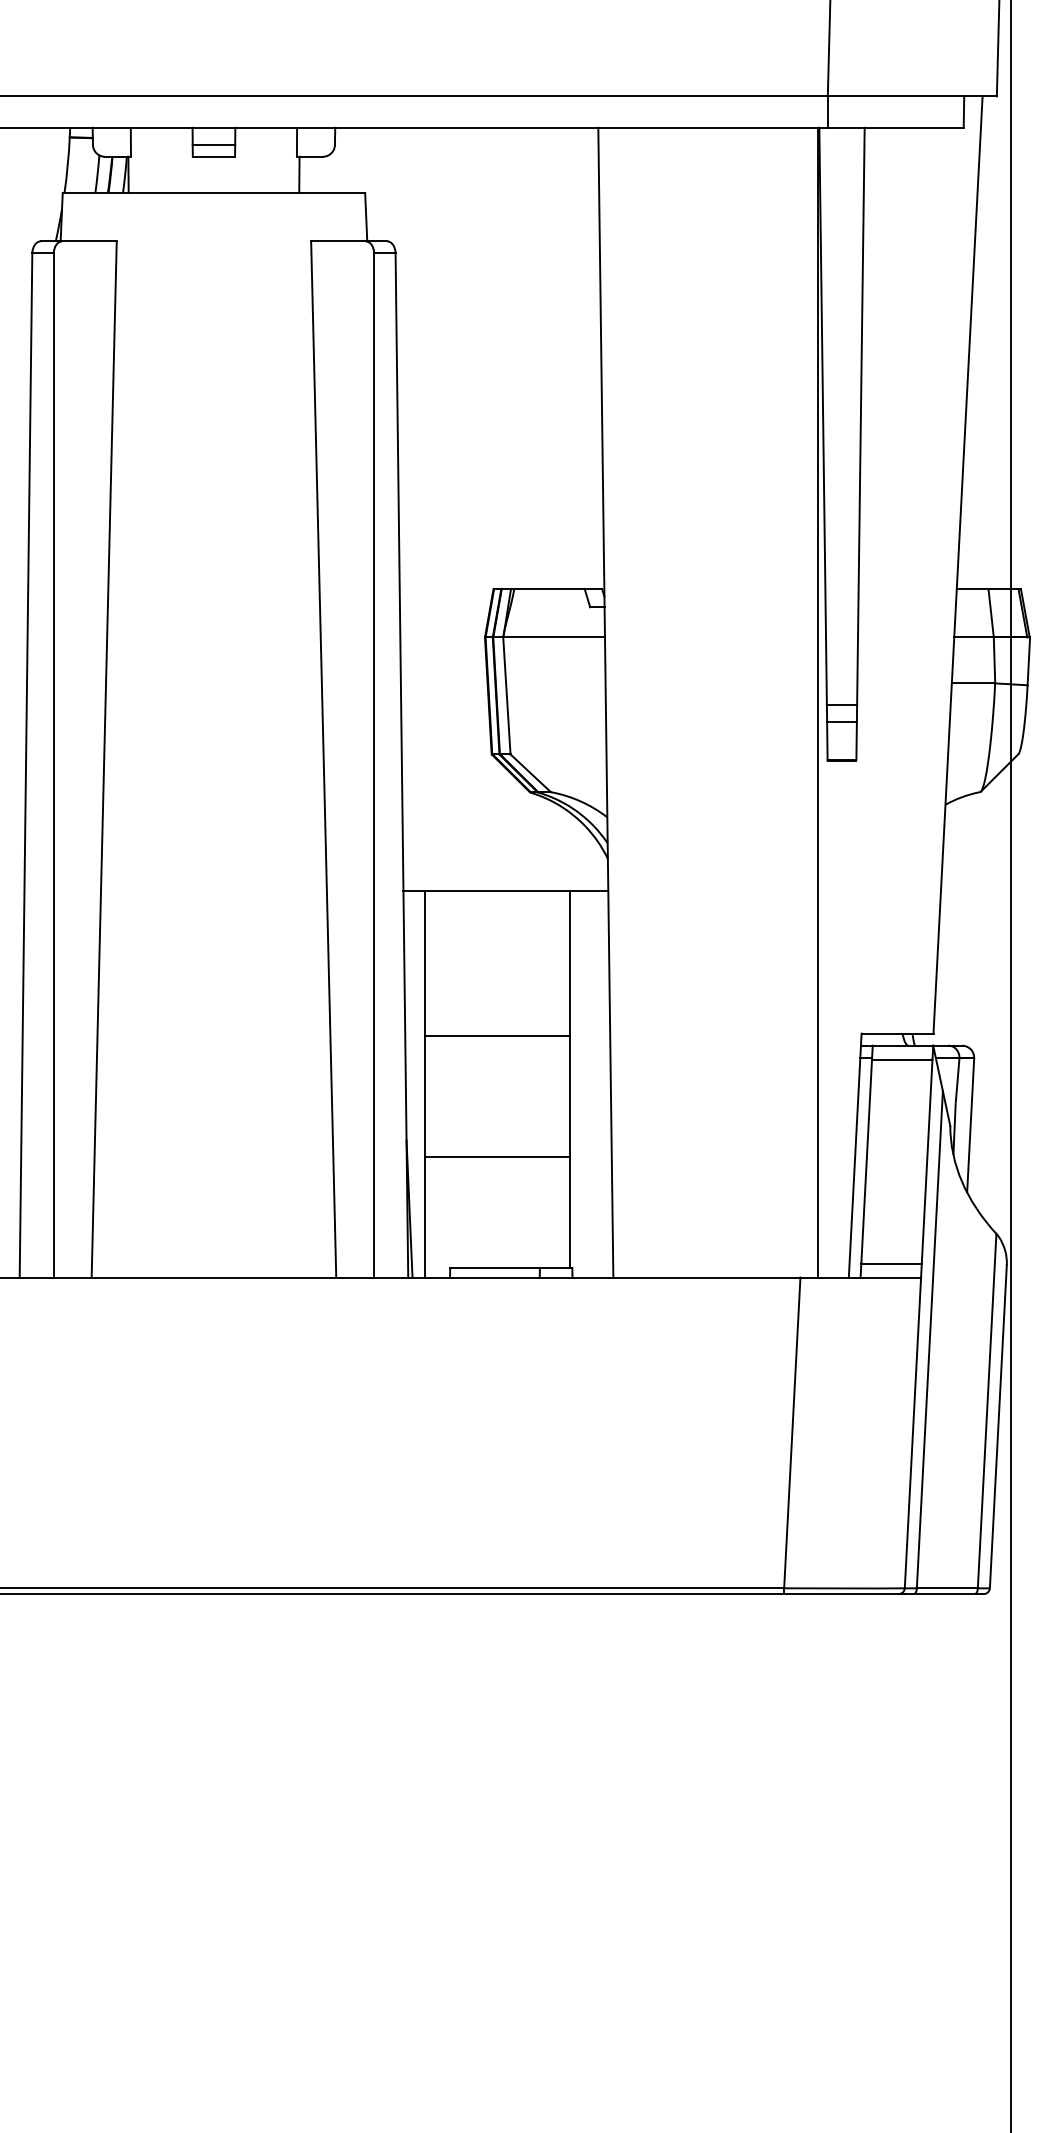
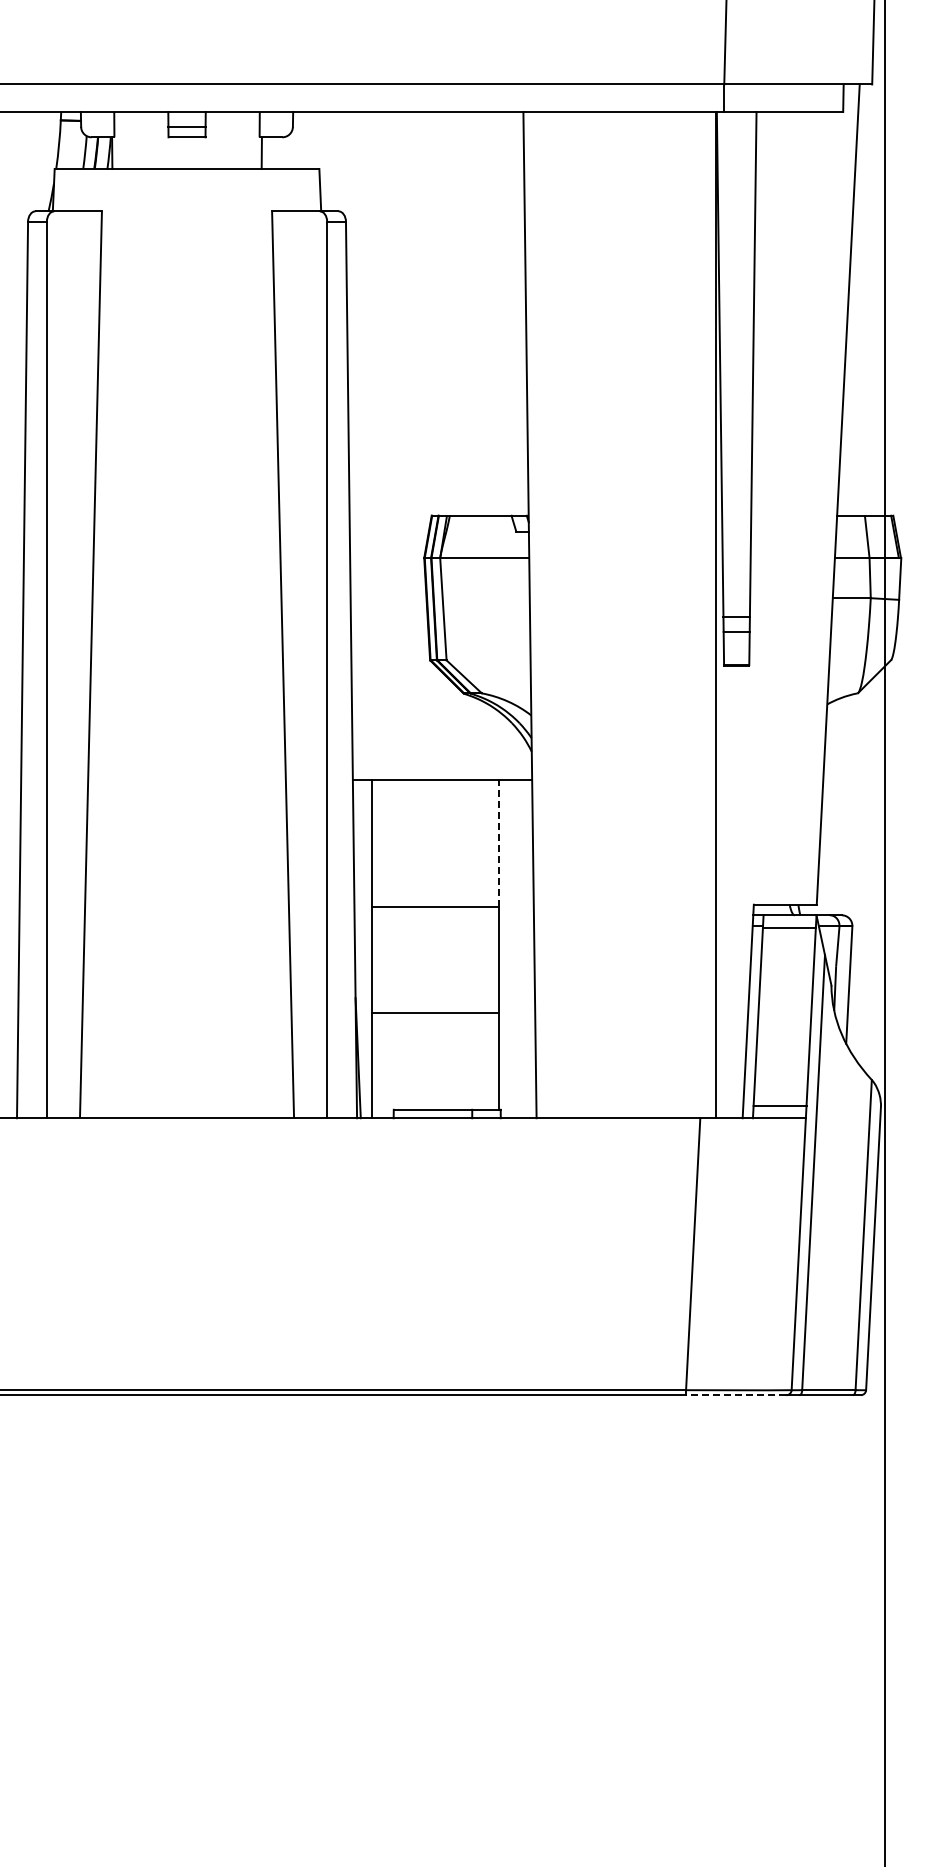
line: (569, 962) -> (498, 842), solid -> dashed
line: (840, 1594) -> (735, 1395), solid -> dashed

